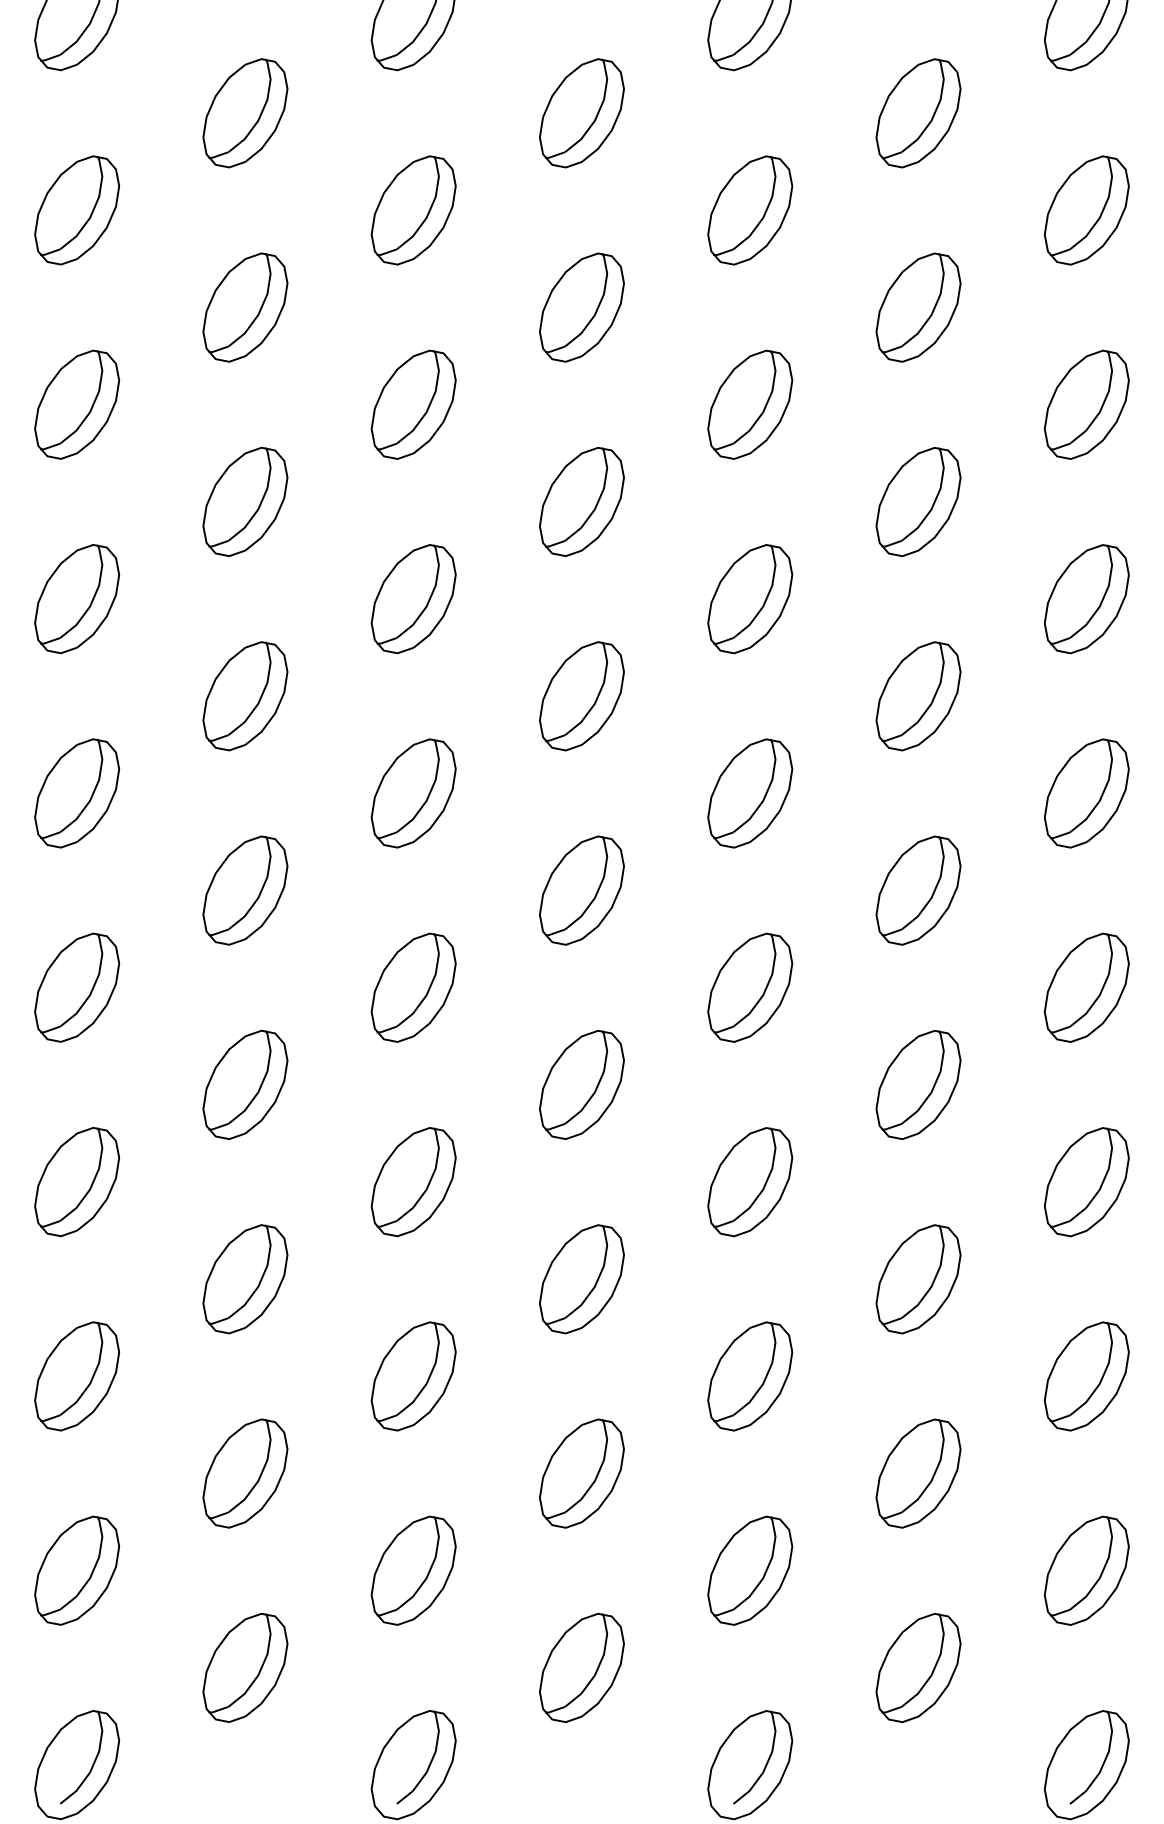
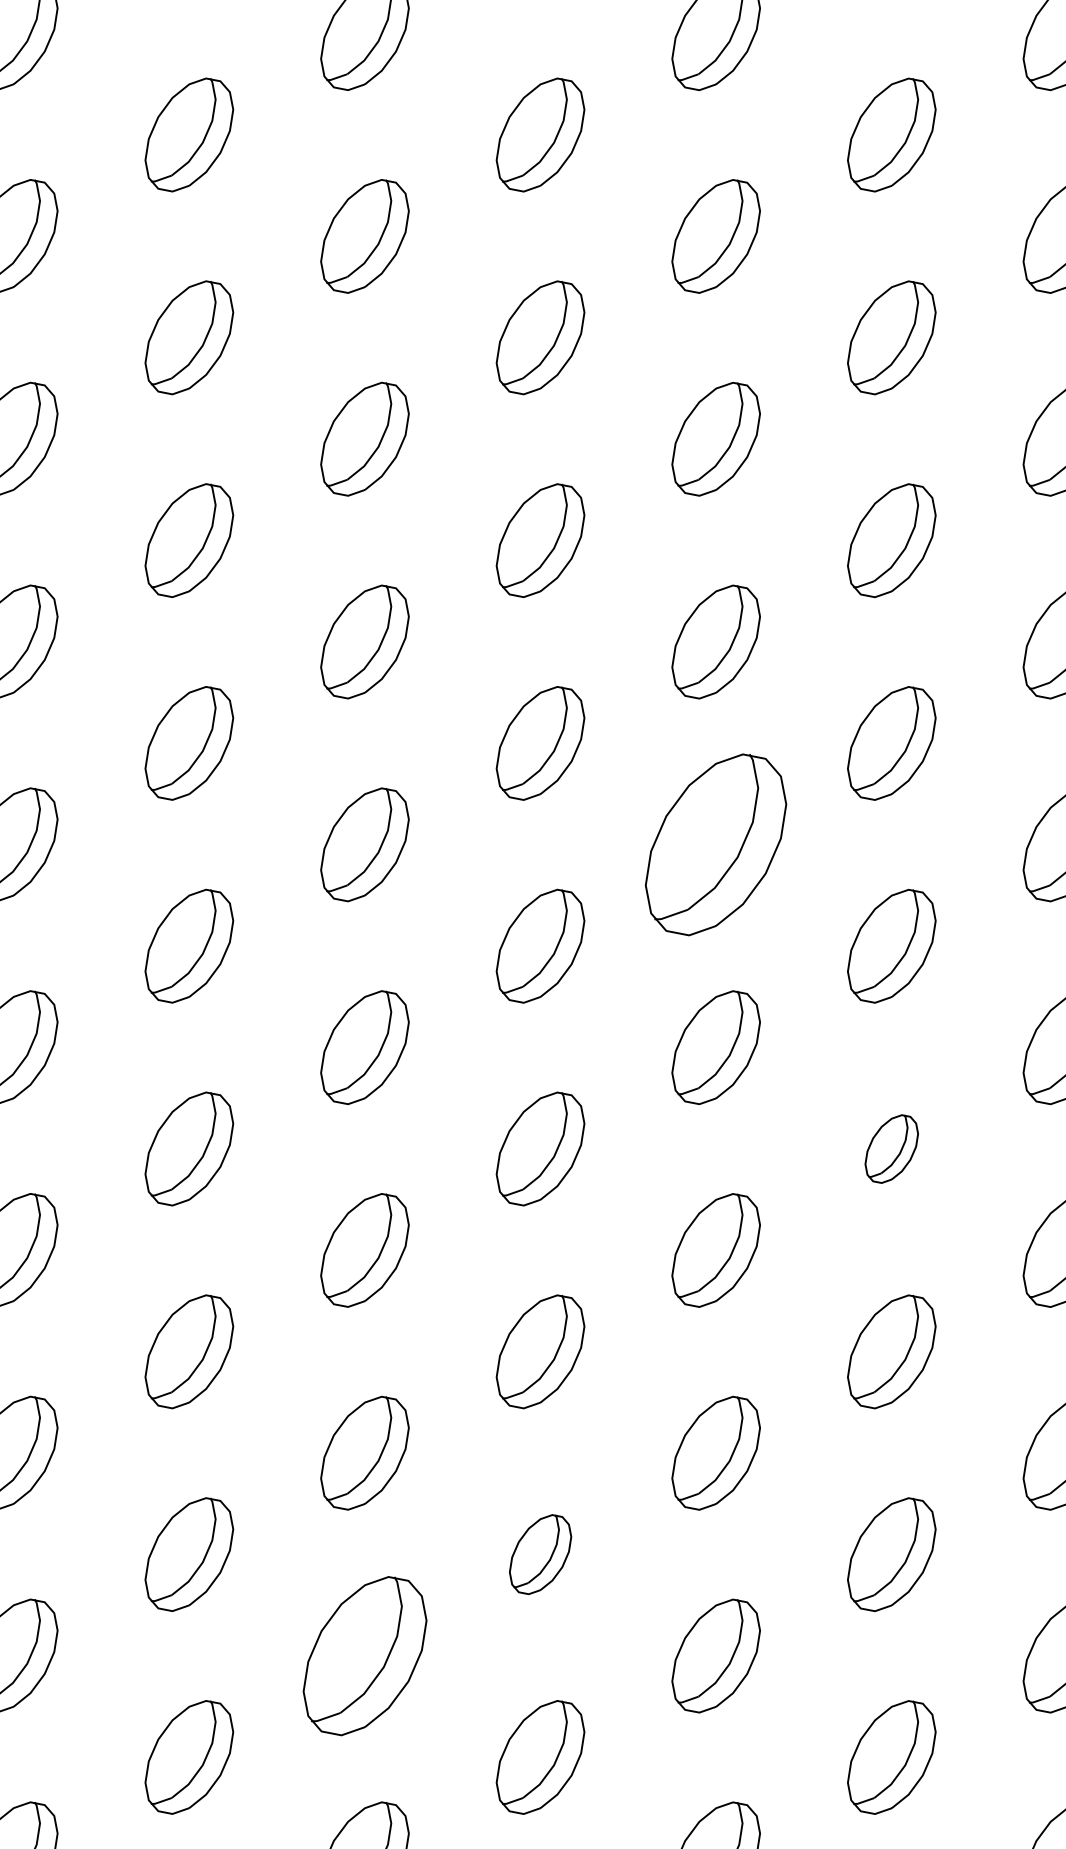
part: (750, 793) -> (716, 844), size x1.6
part: (918, 1084) -> (891, 1148), size x0.6
part: (581, 1473) -> (540, 1554), size x0.7
part: (413, 1570) -> (364, 1655), size x1.4

